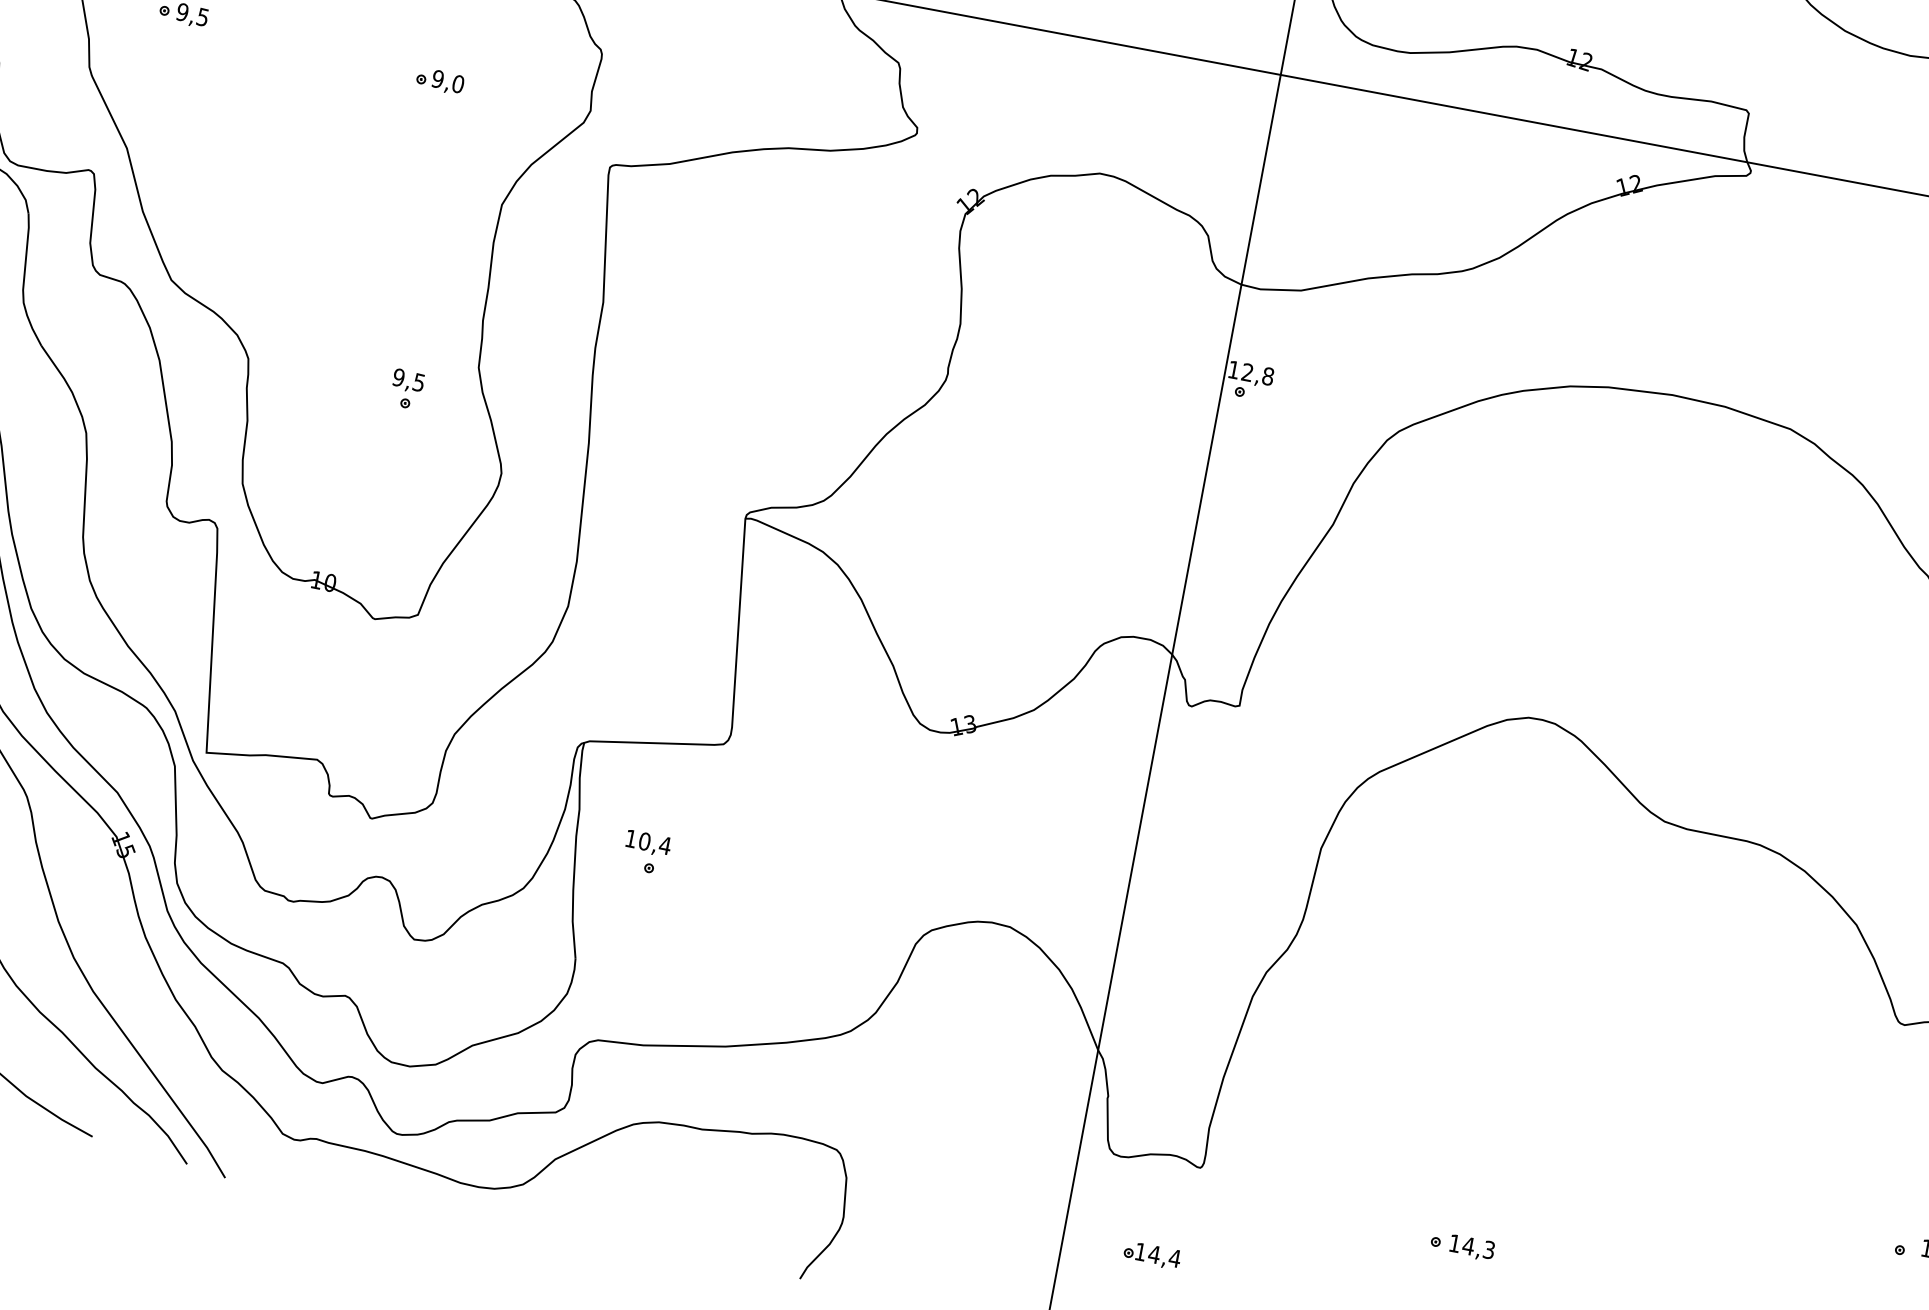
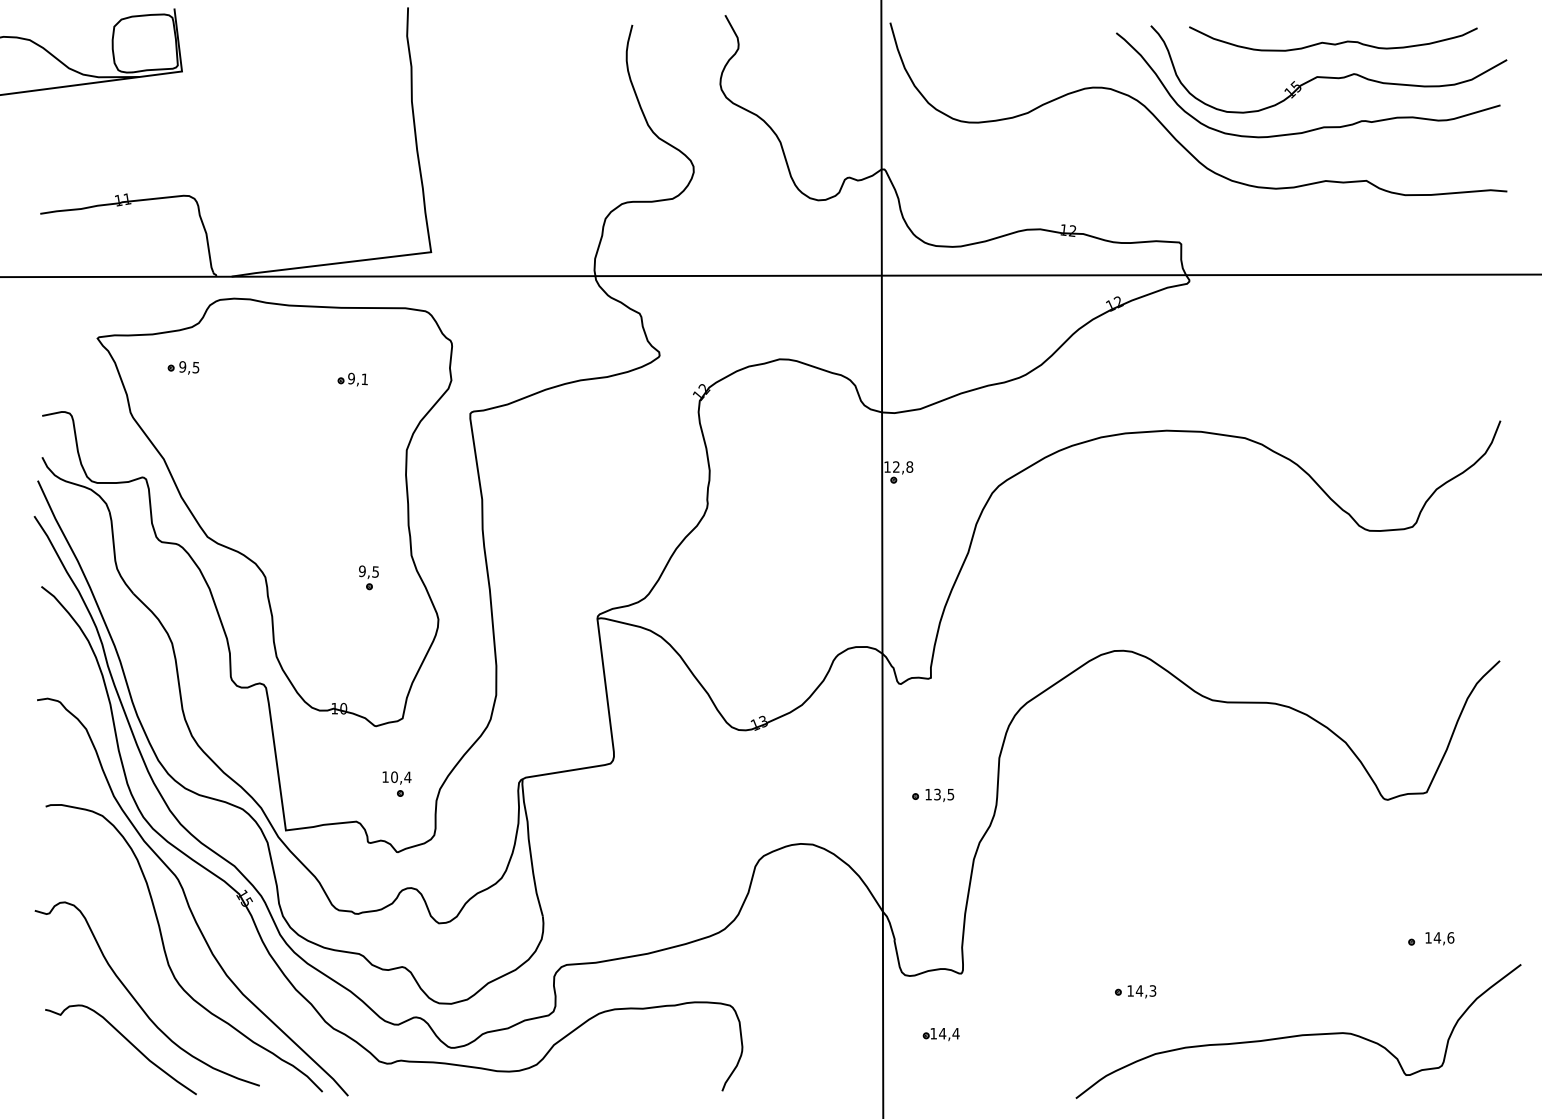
text: (457, 84) -> (364, 379), 9,0 -> 9,1
part: (646, 851) -> (396, 783), moved
part: (1209, 885) -> (933, 794), added

